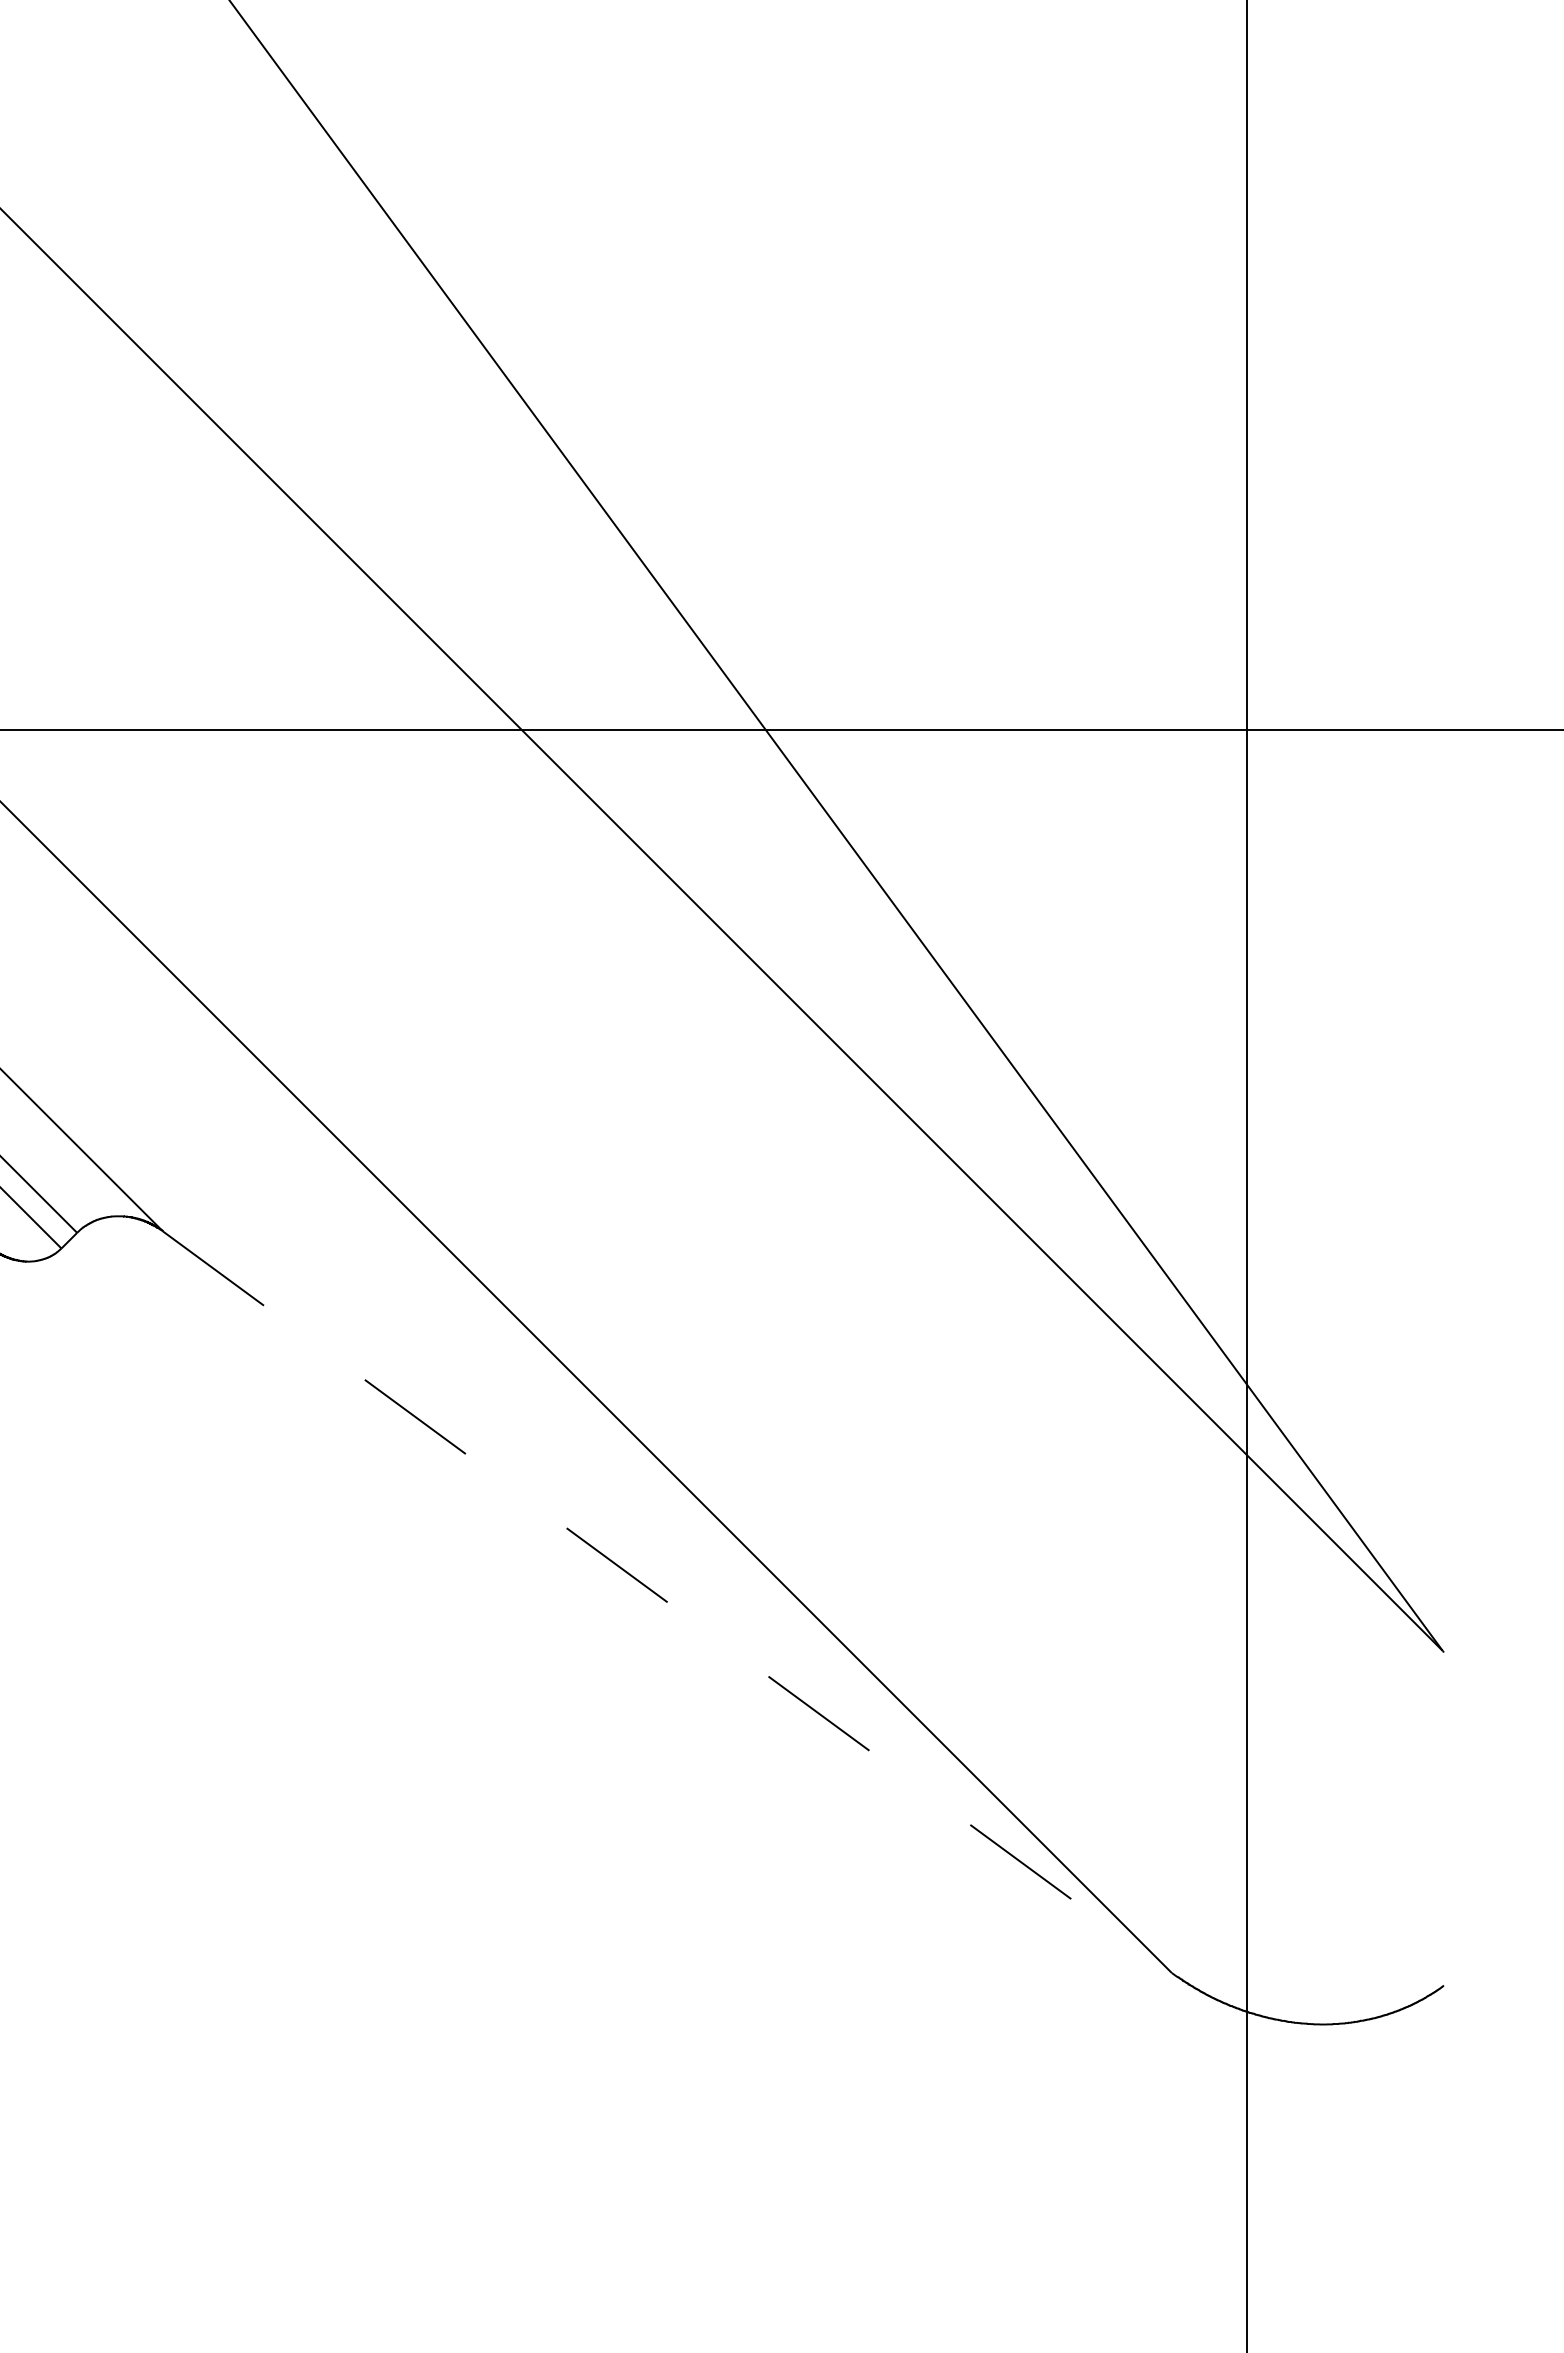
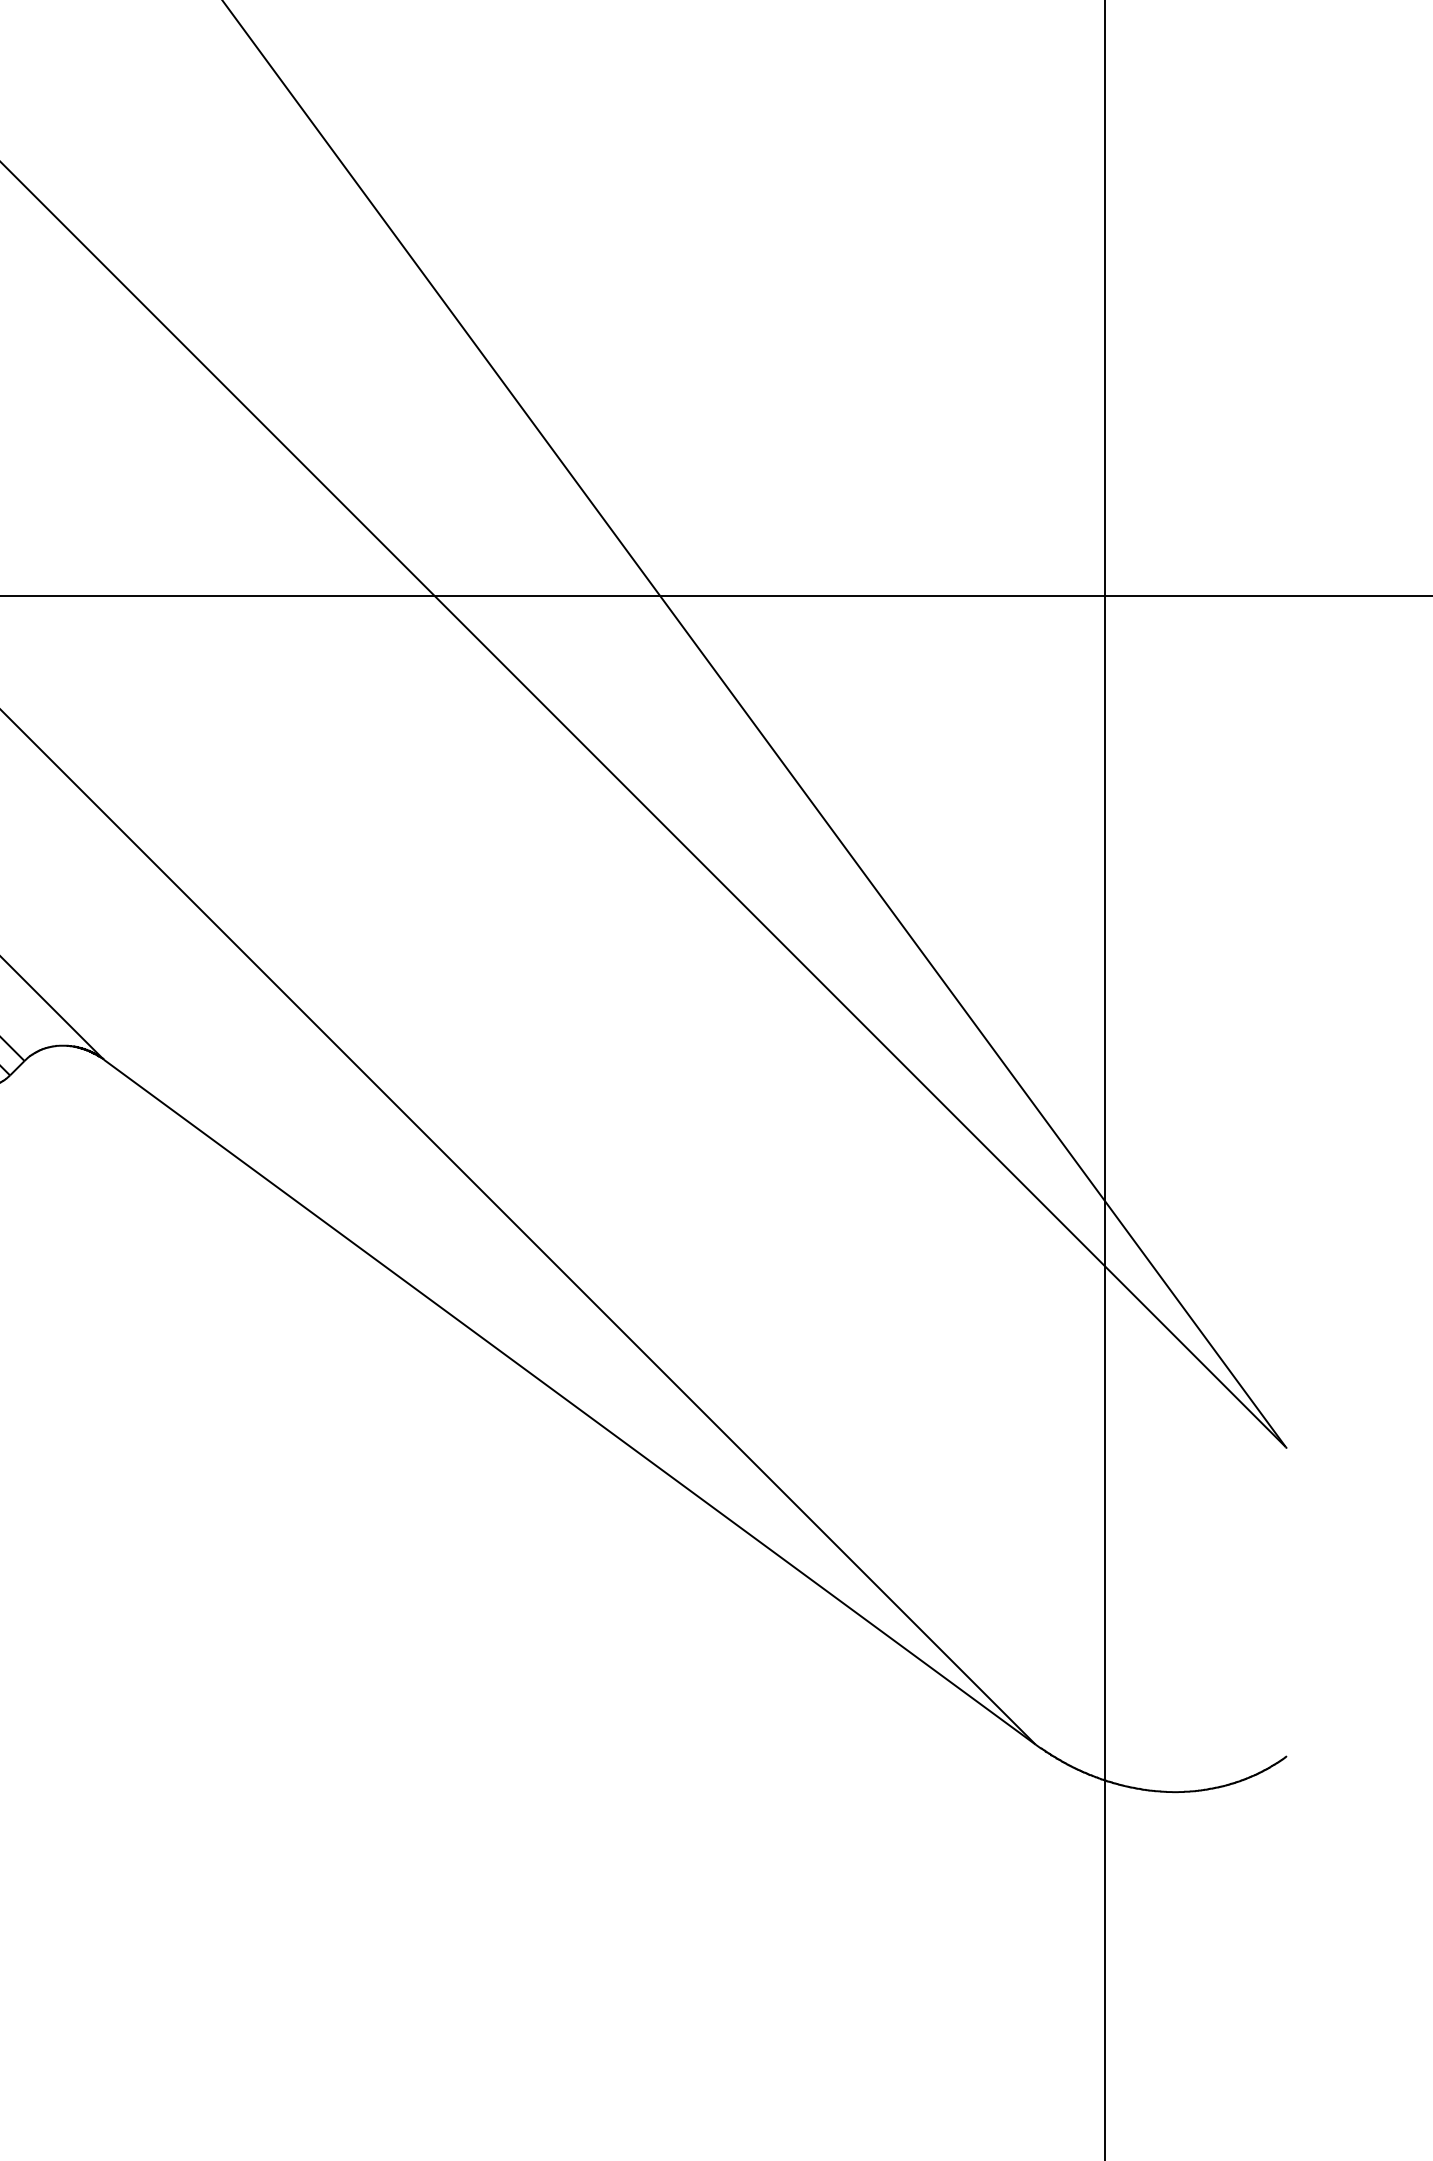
line: (667, 1602) -> (569, 1402), dashed -> solid

